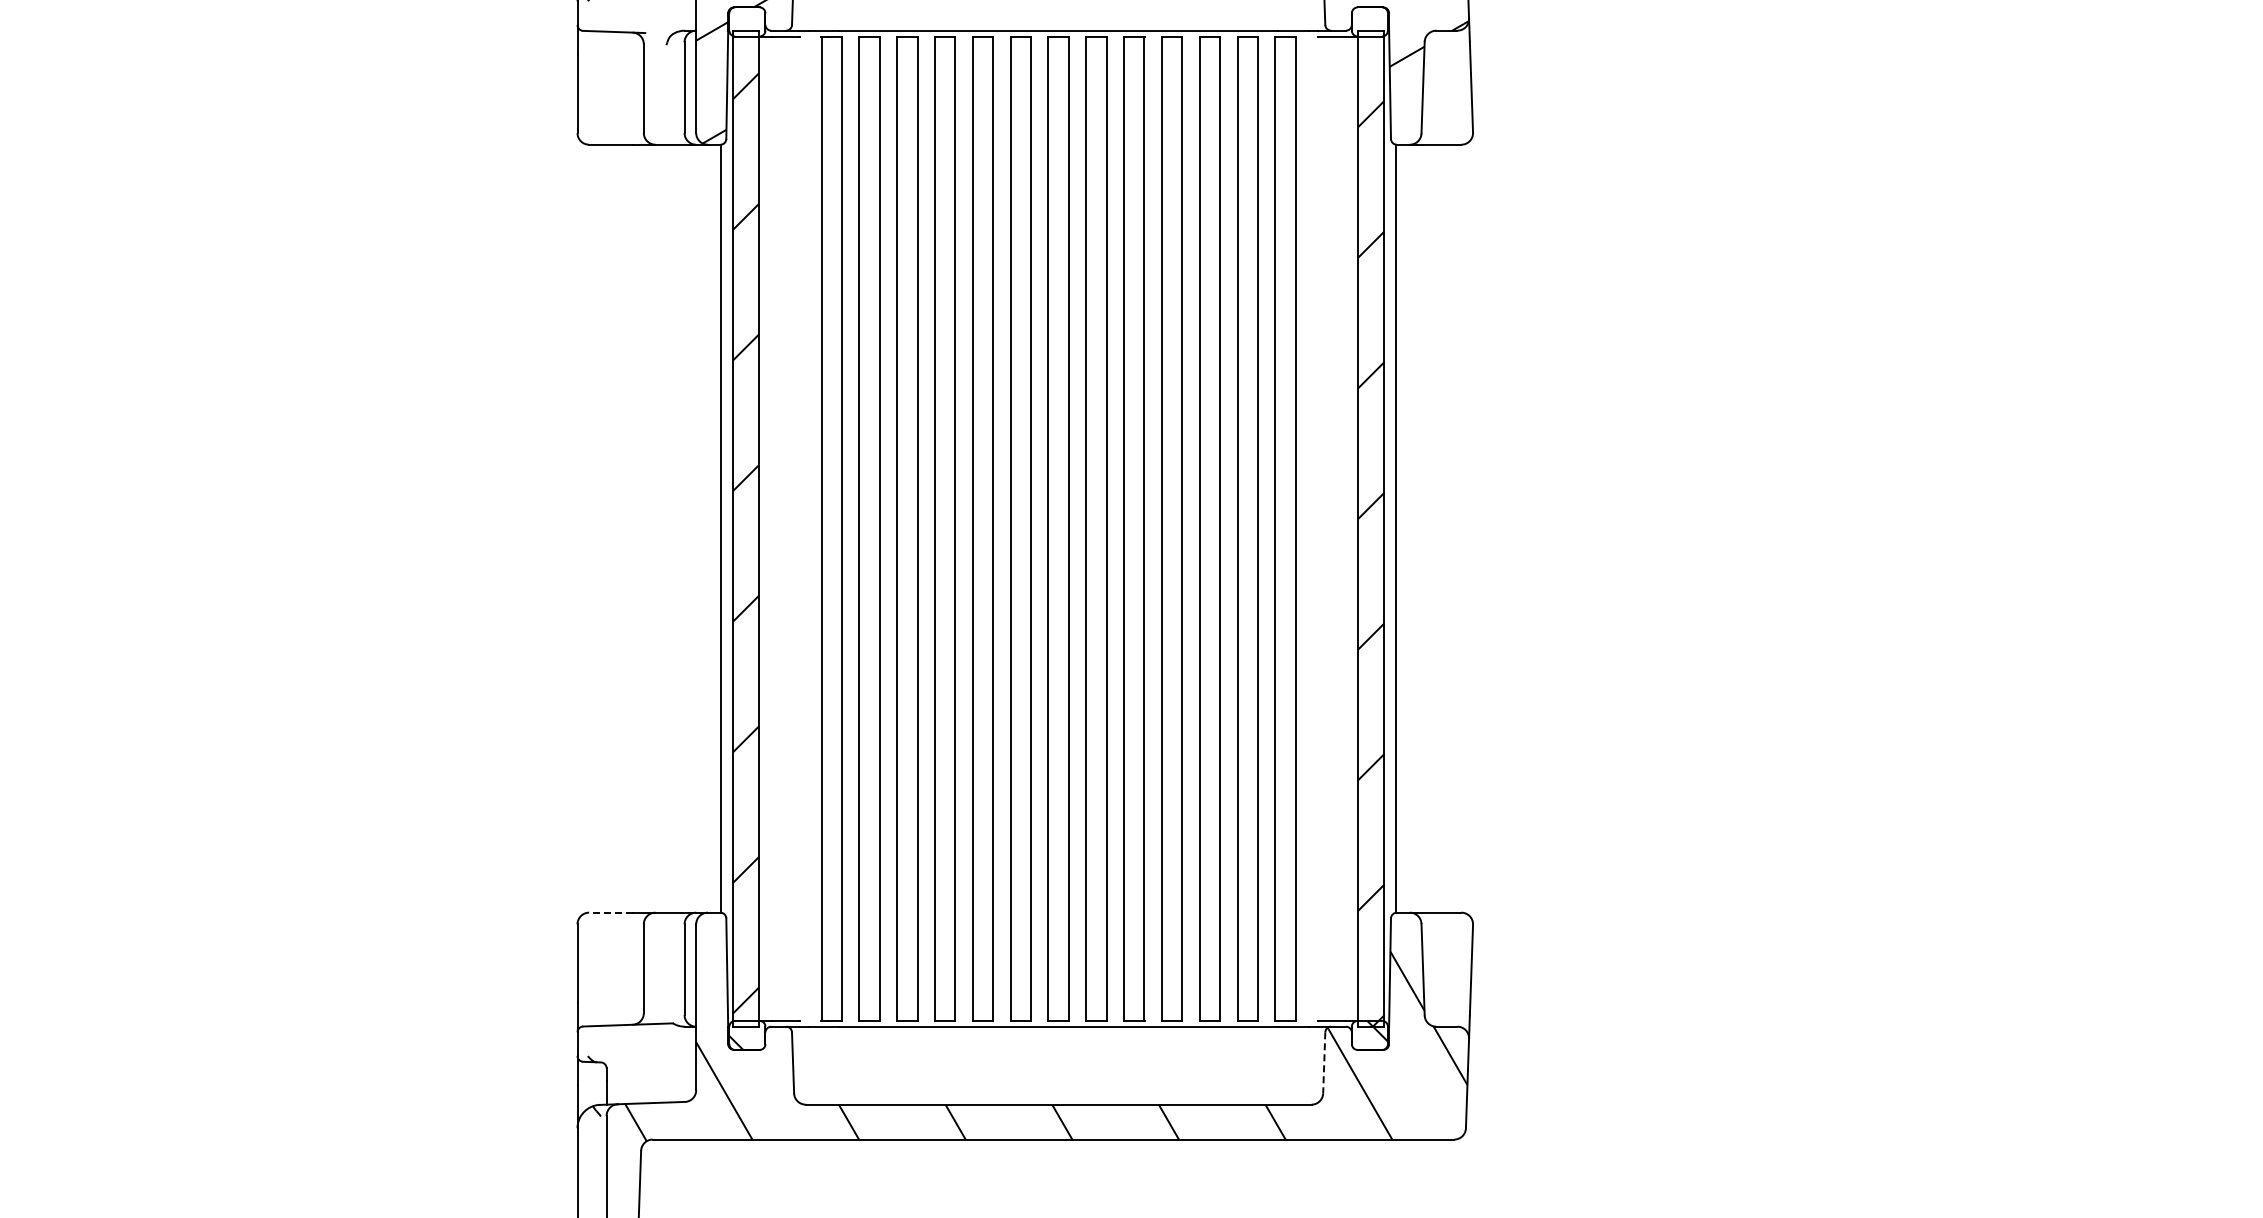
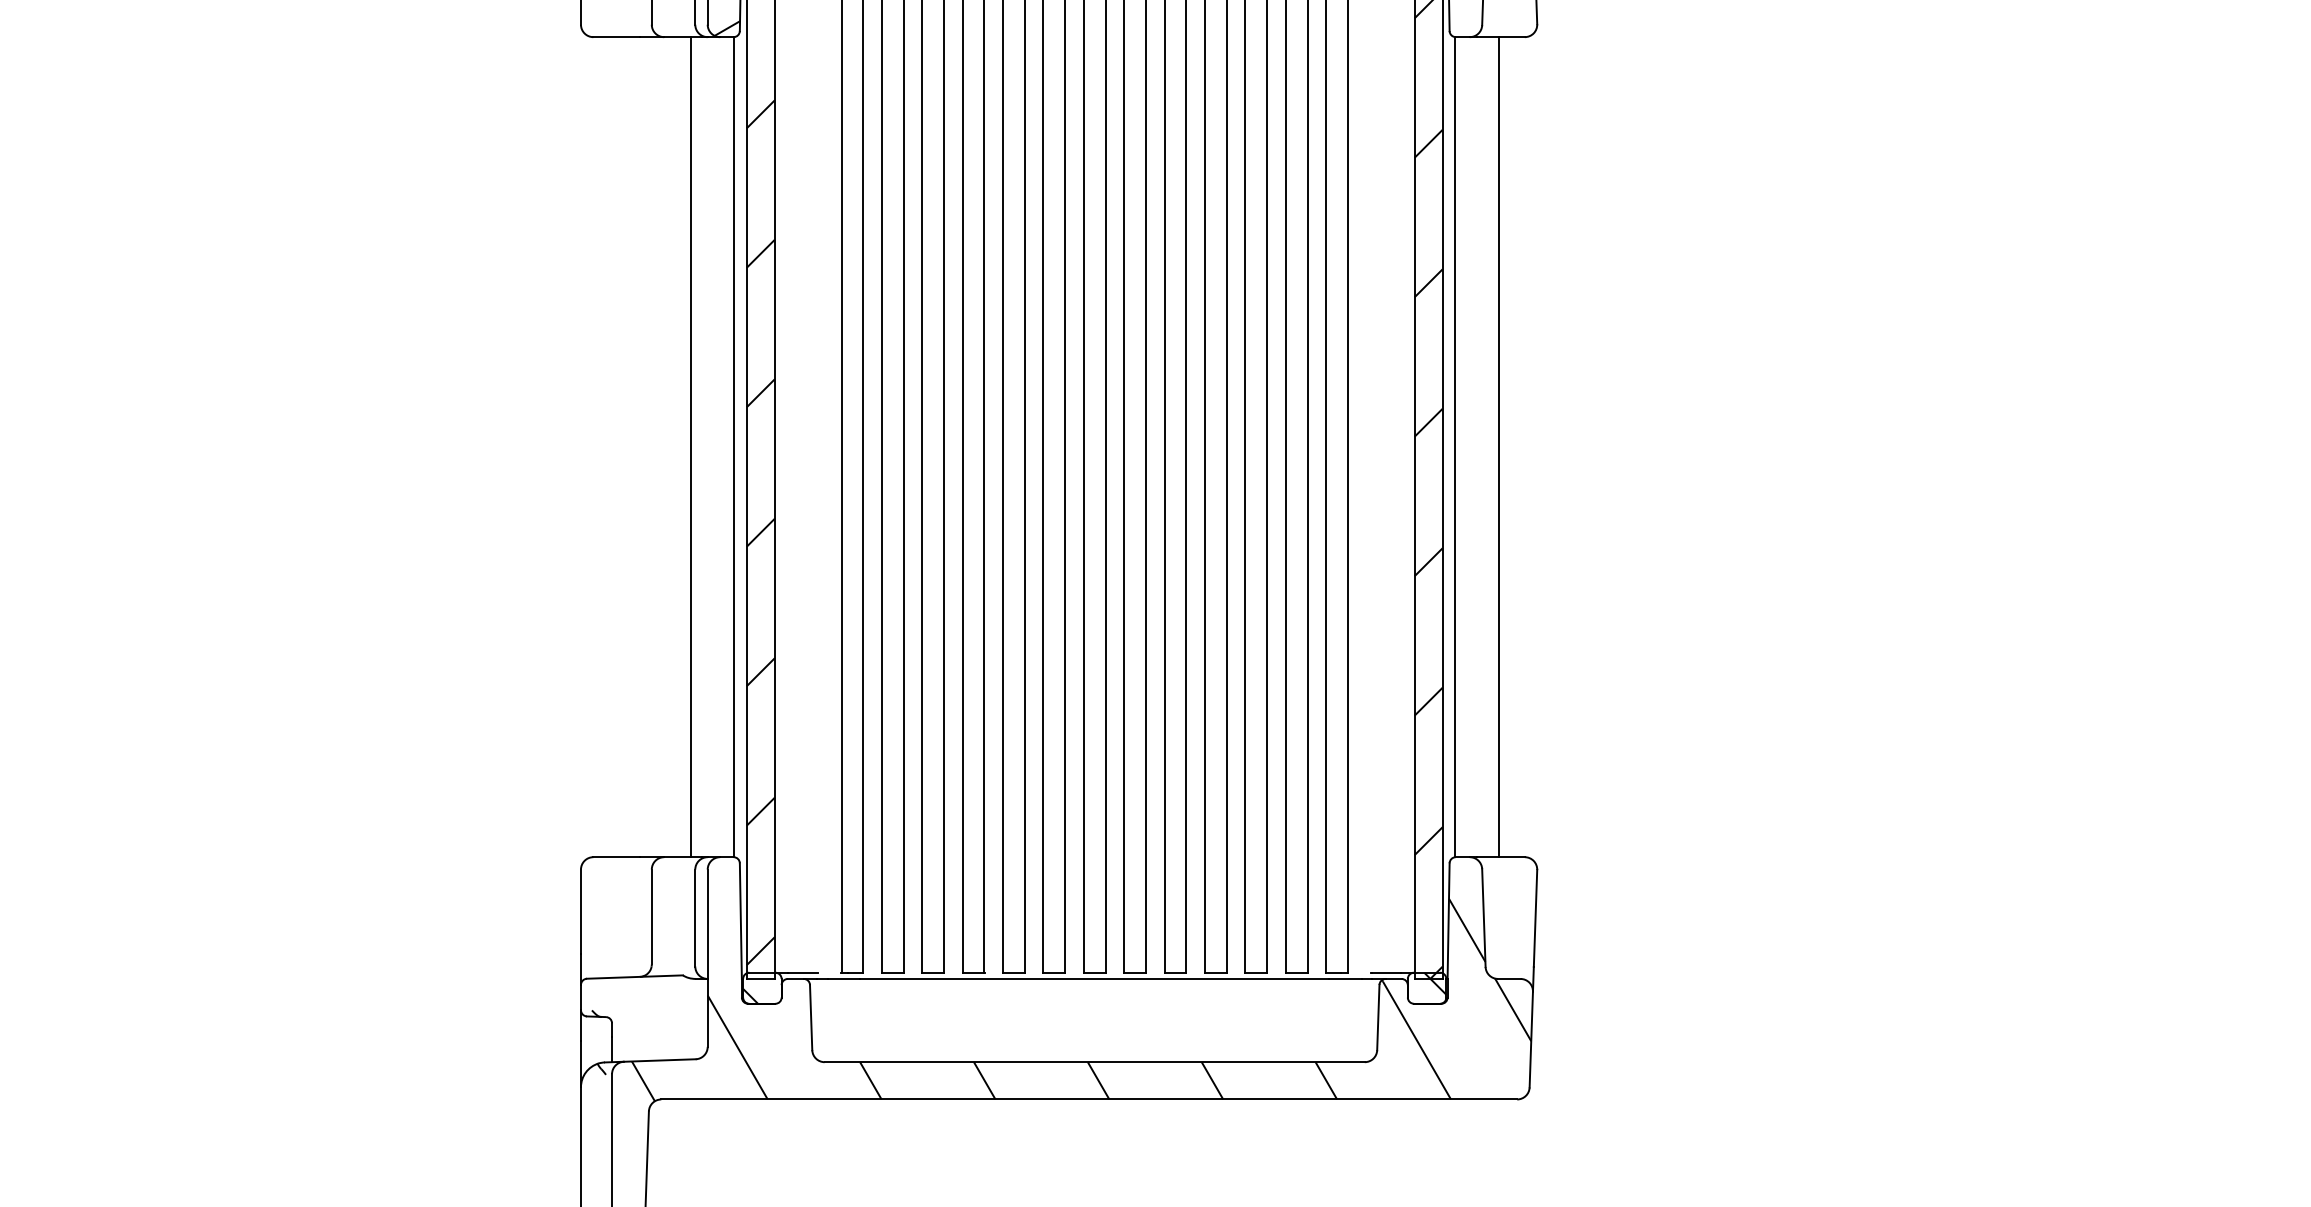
line: (680, 528) -> (690, 446), added
line: (1436, 528) -> (1498, 446), added
line: (611, 912) -> (617, 856), dashed -> solid
line: (1324, 1062) -> (1378, 1017), dashed -> solid

